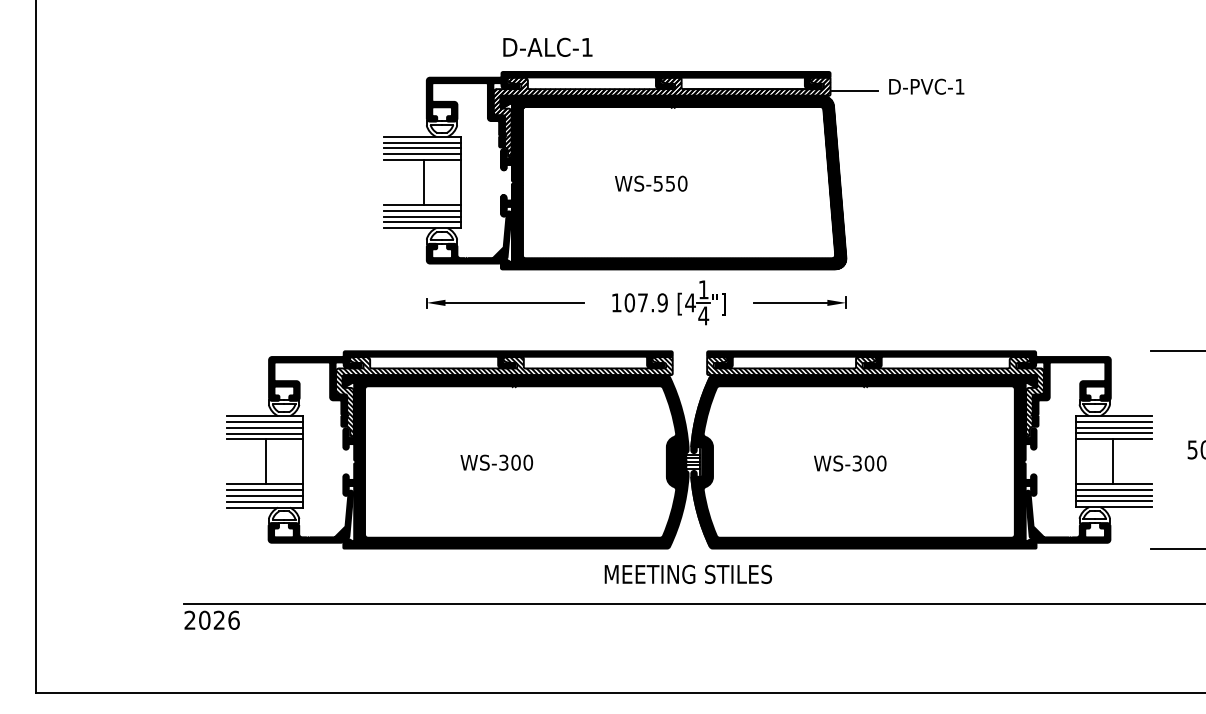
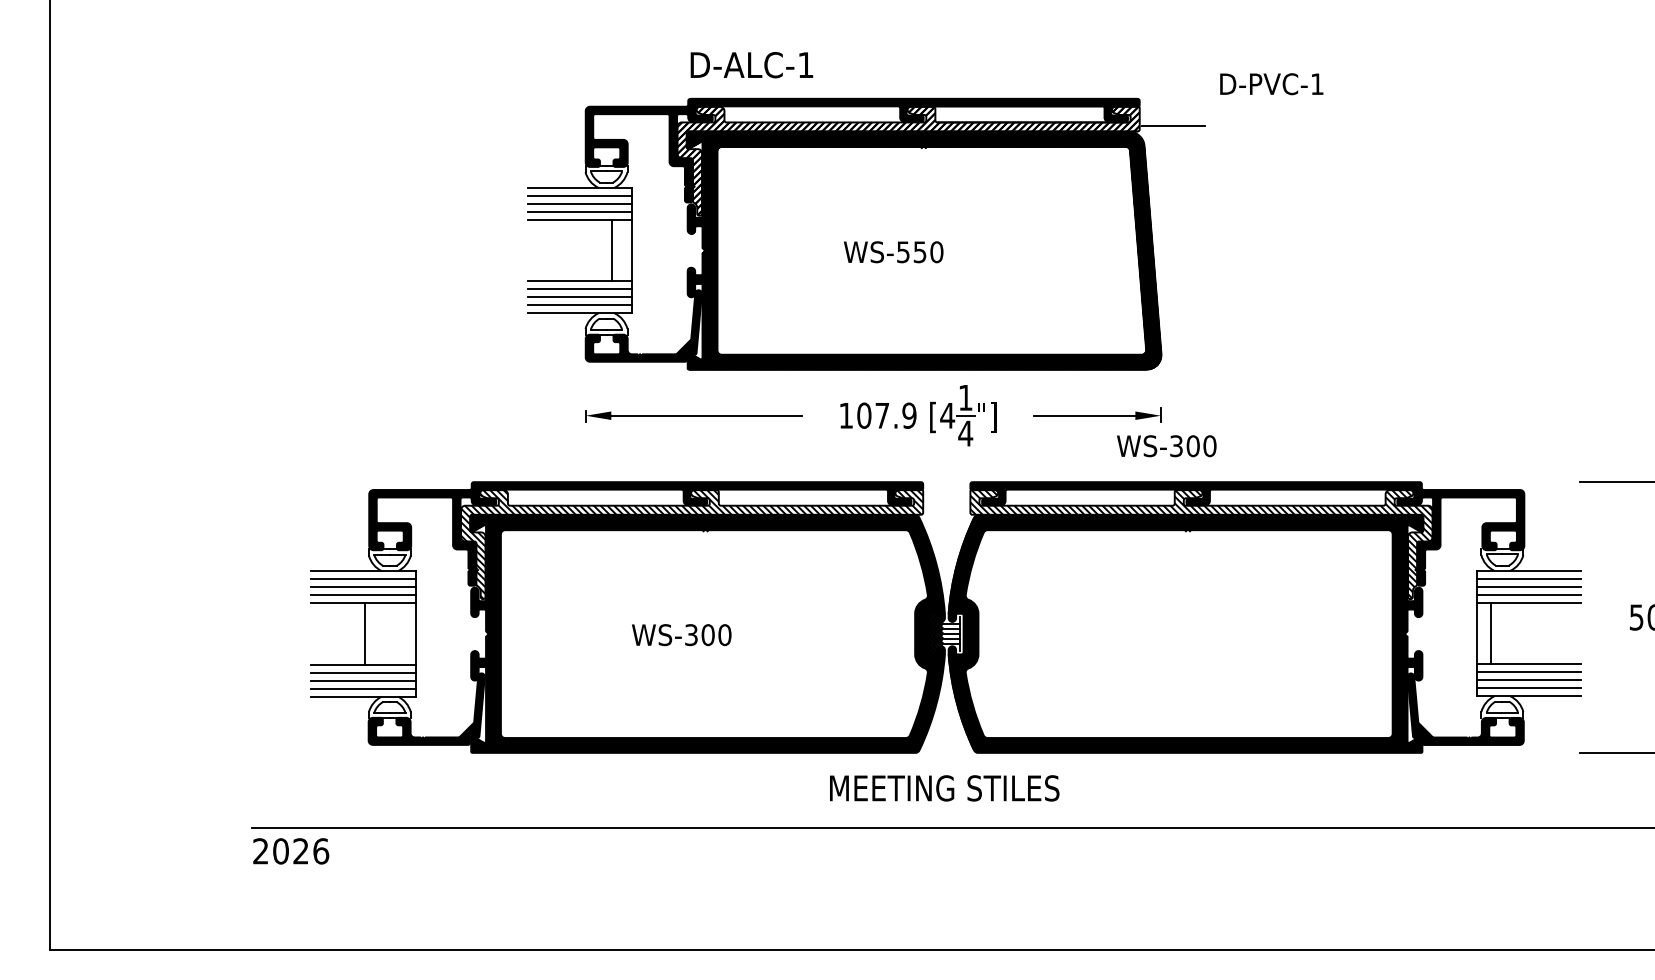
text: (926, 87) -> (1271, 84), moved
line: (423, 182) -> (611, 250), moved
line: (1113, 461) -> (1491, 633), moved
text: (850, 463) -> (1166, 446), moved

